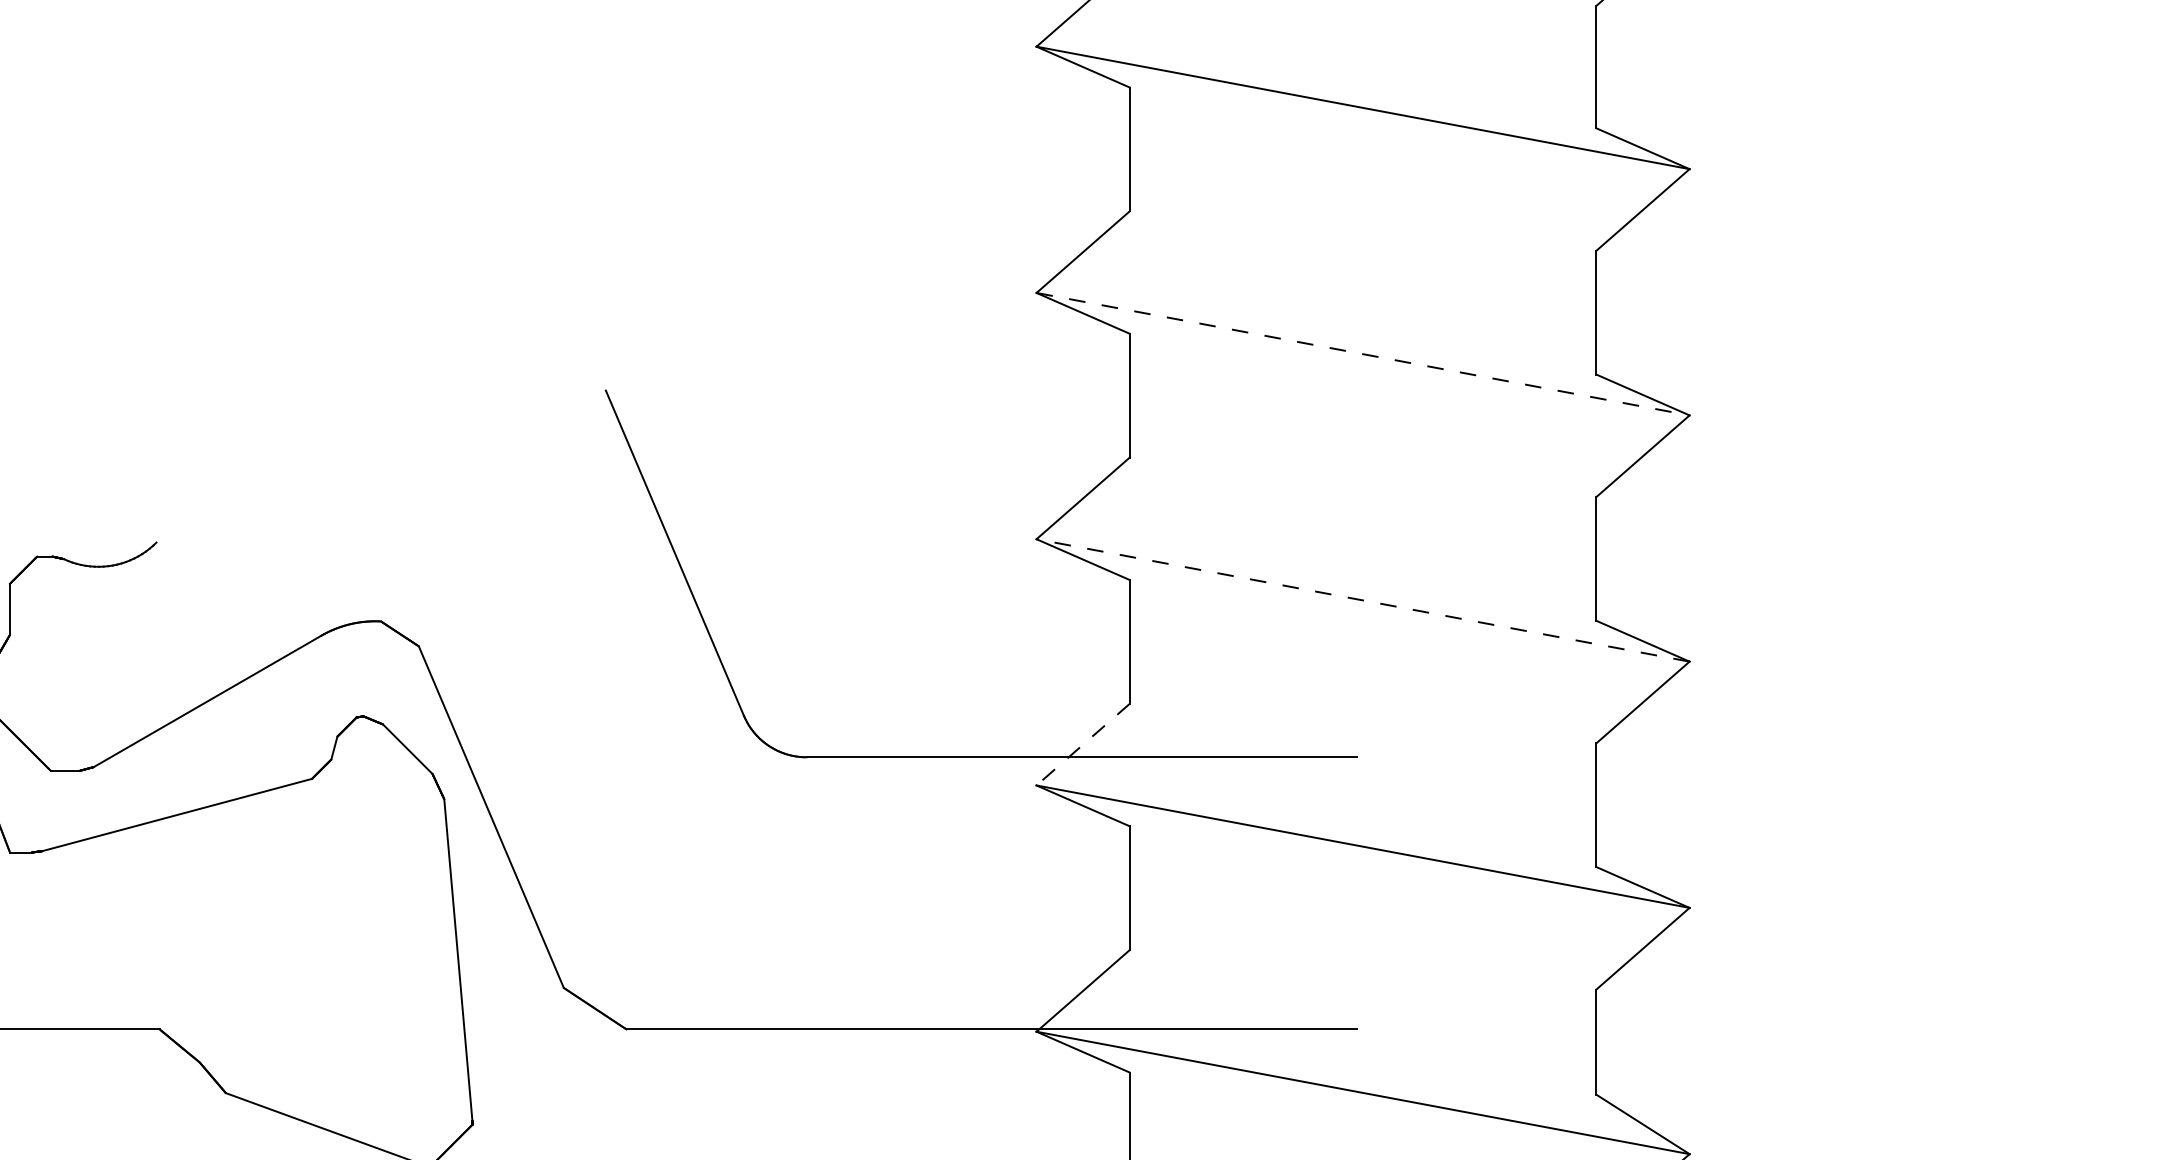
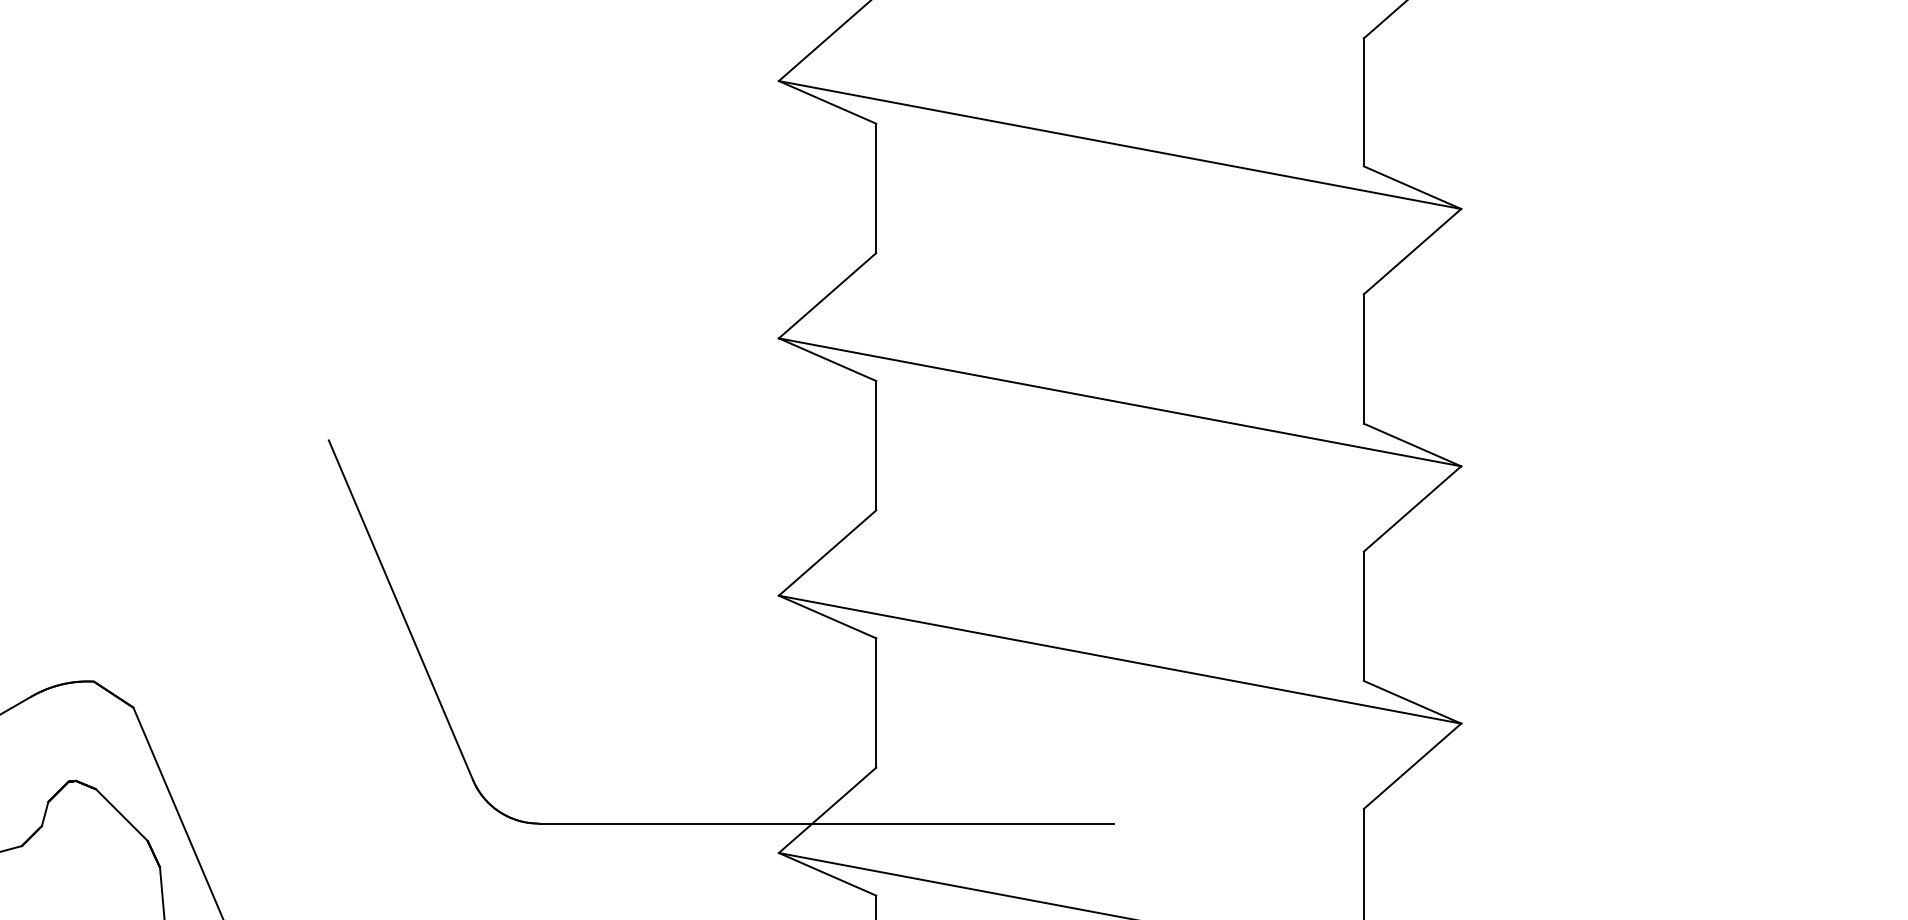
line: (1363, 354) -> (1120, 402), dashed -> solid
line: (1362, 600) -> (1119, 659), dashed -> solid
line: (1083, 744) -> (827, 810), dashed -> solid

